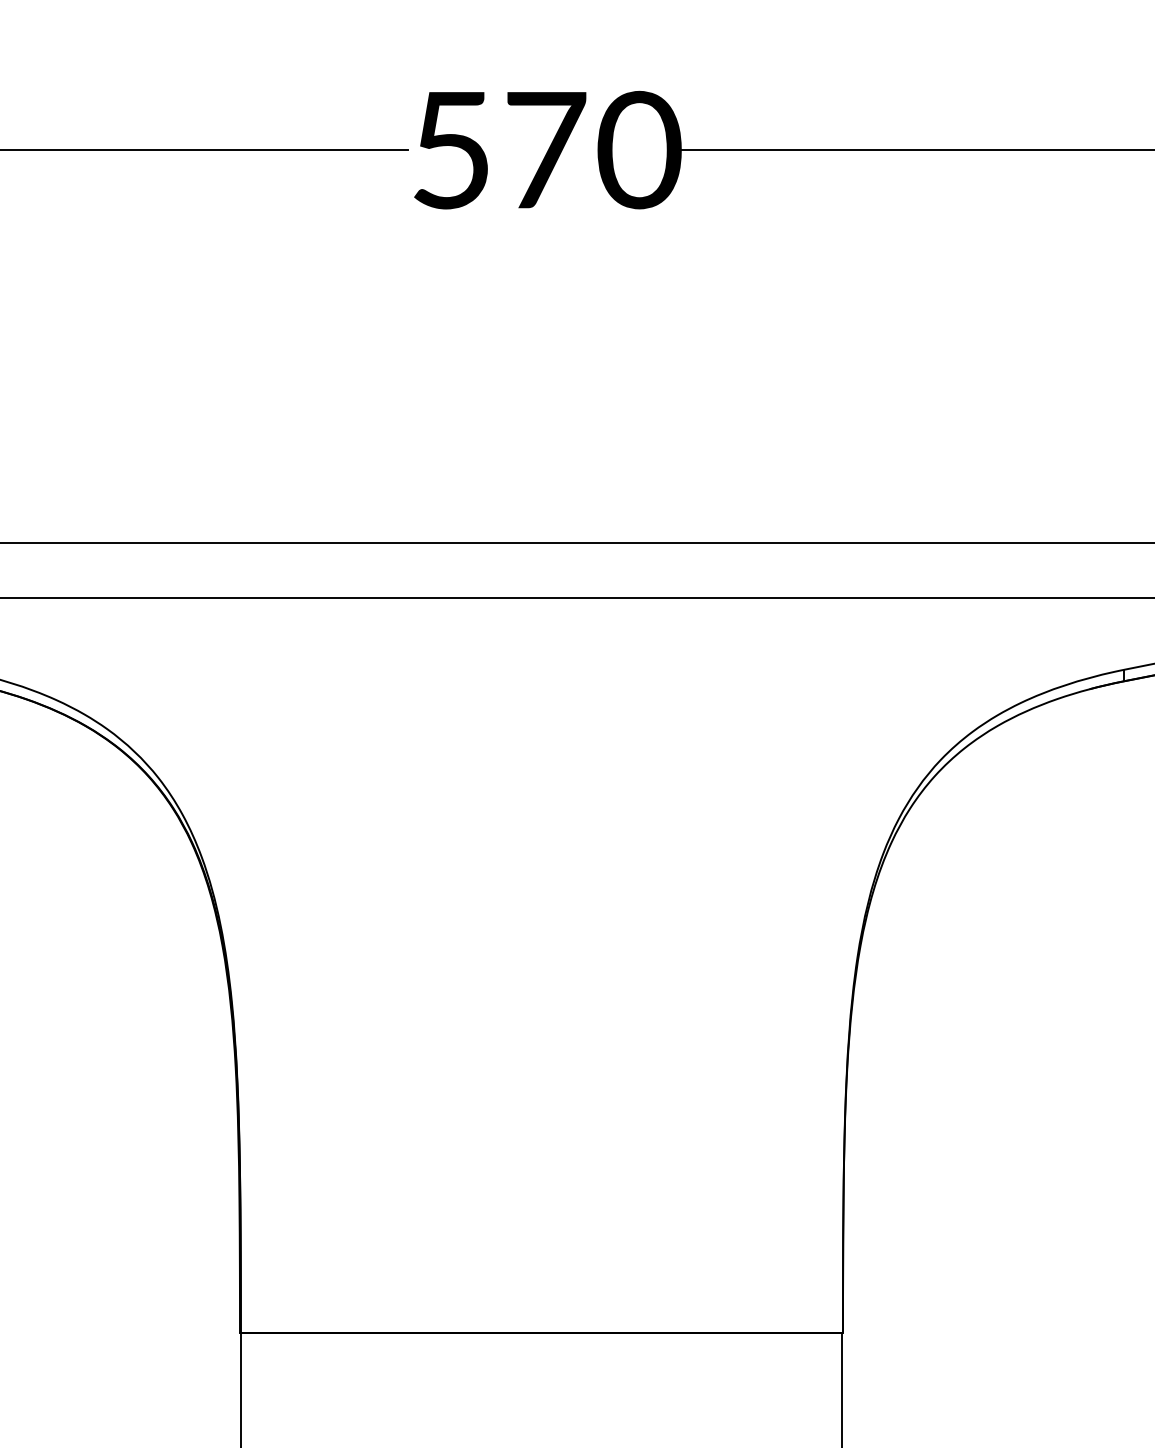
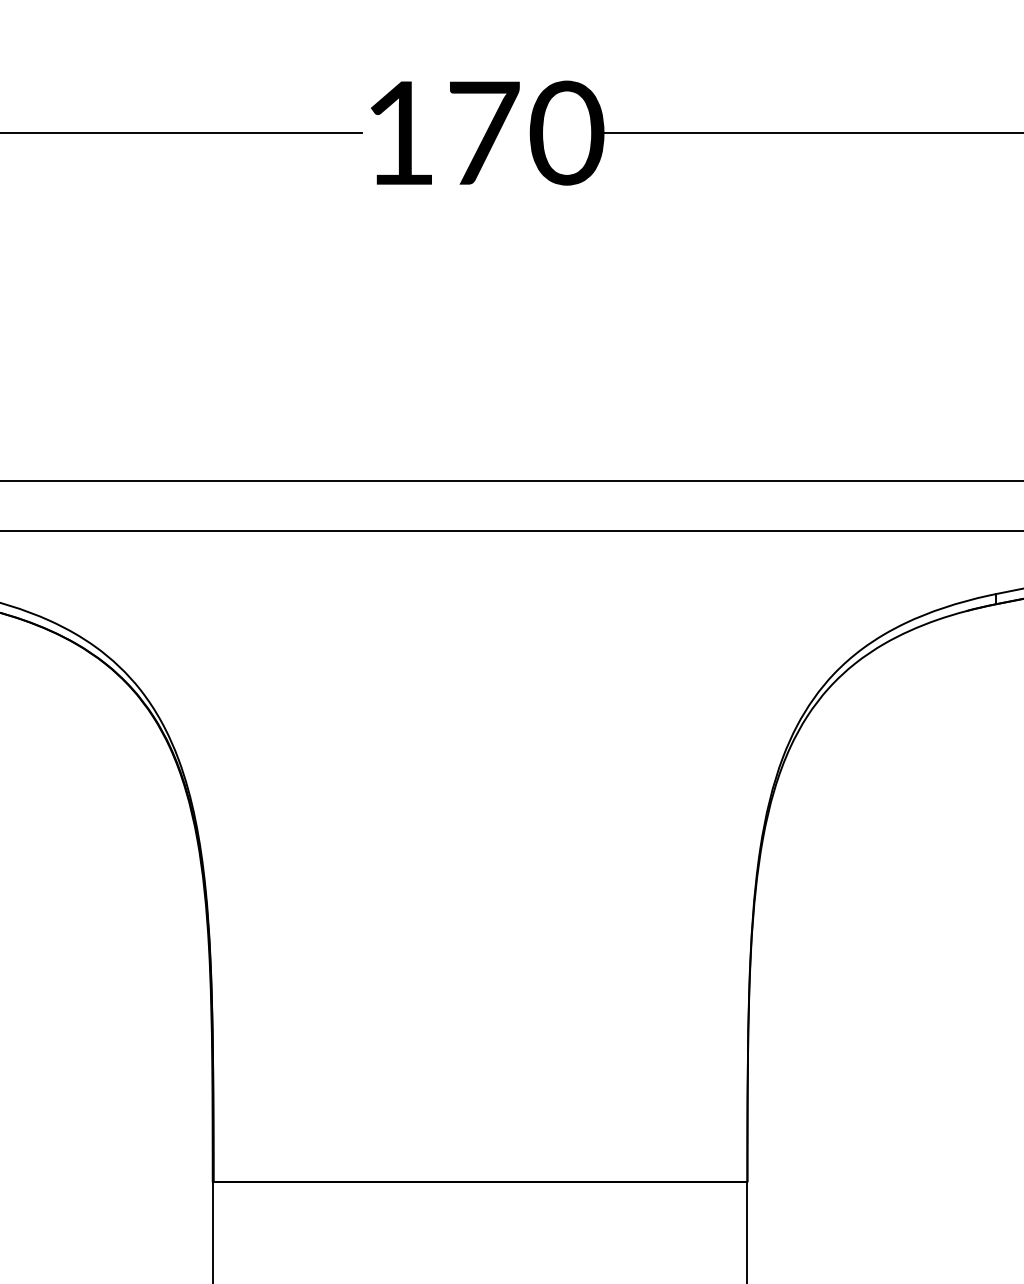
text: (450, 150) -> (399, 133), 570 -> 170

